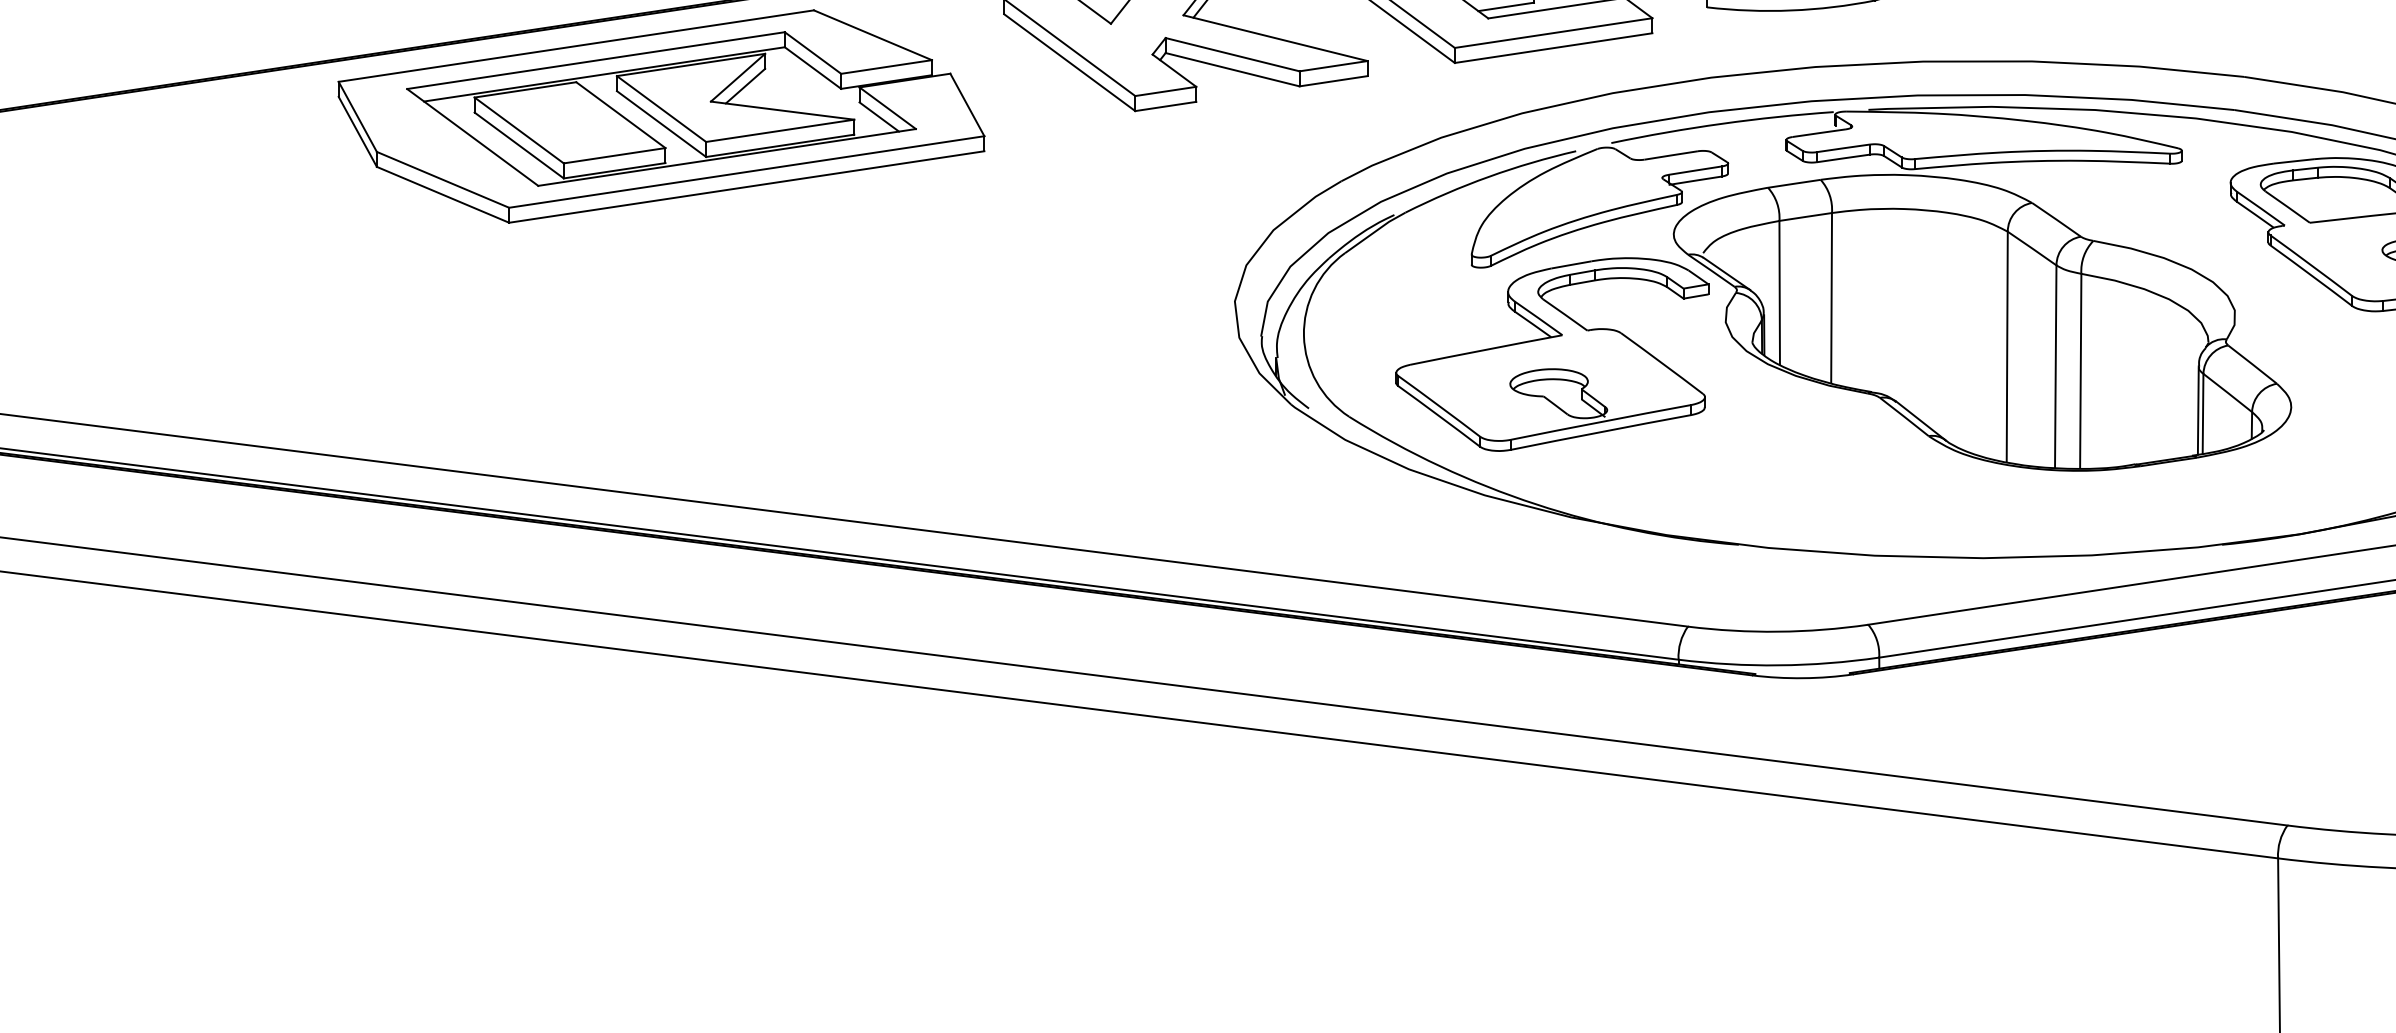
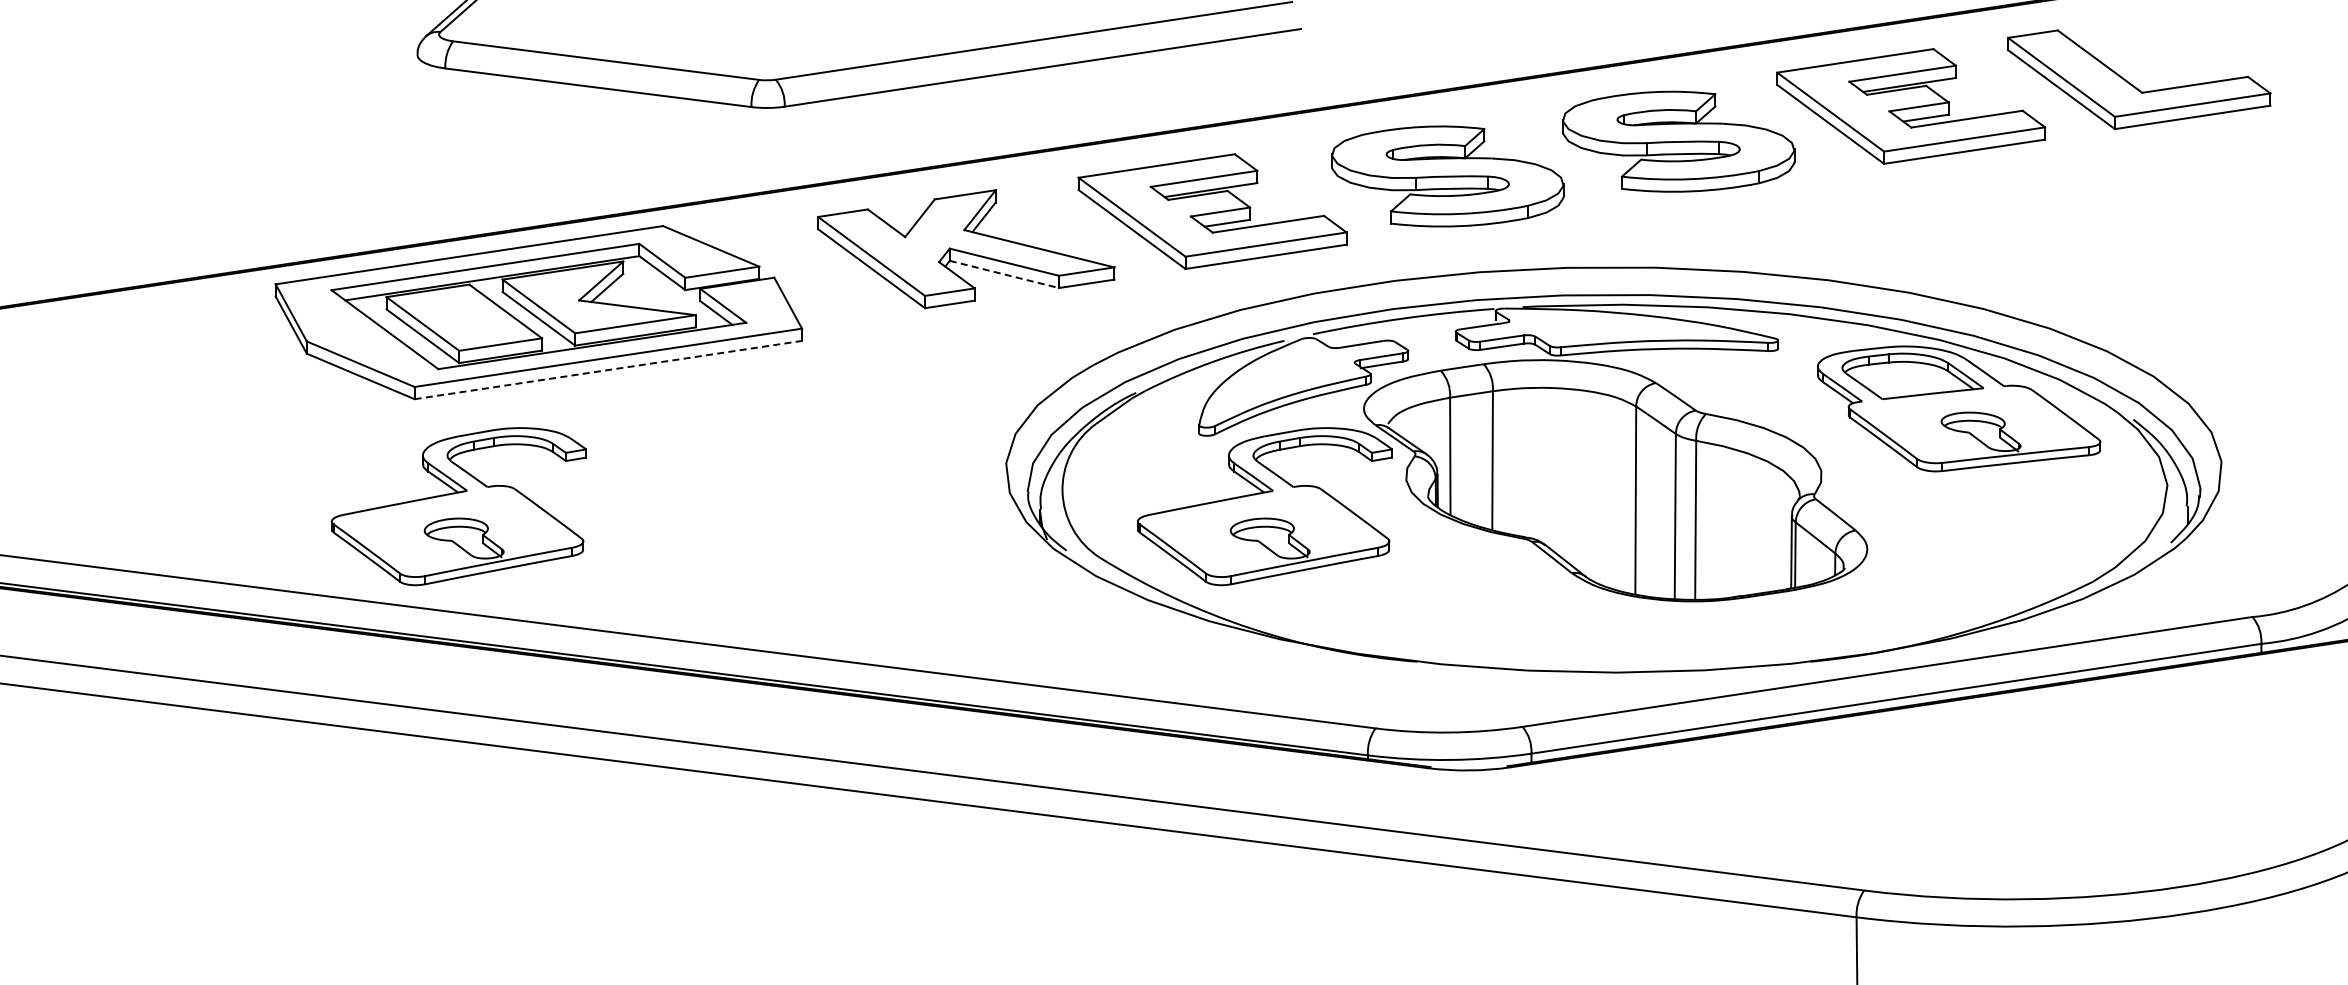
line: (1232, 69) -> (1004, 274), solid -> dashed
line: (746, 187) -> (608, 370), solid -> dashed
part: (562, 354) -> (458, 506), added

